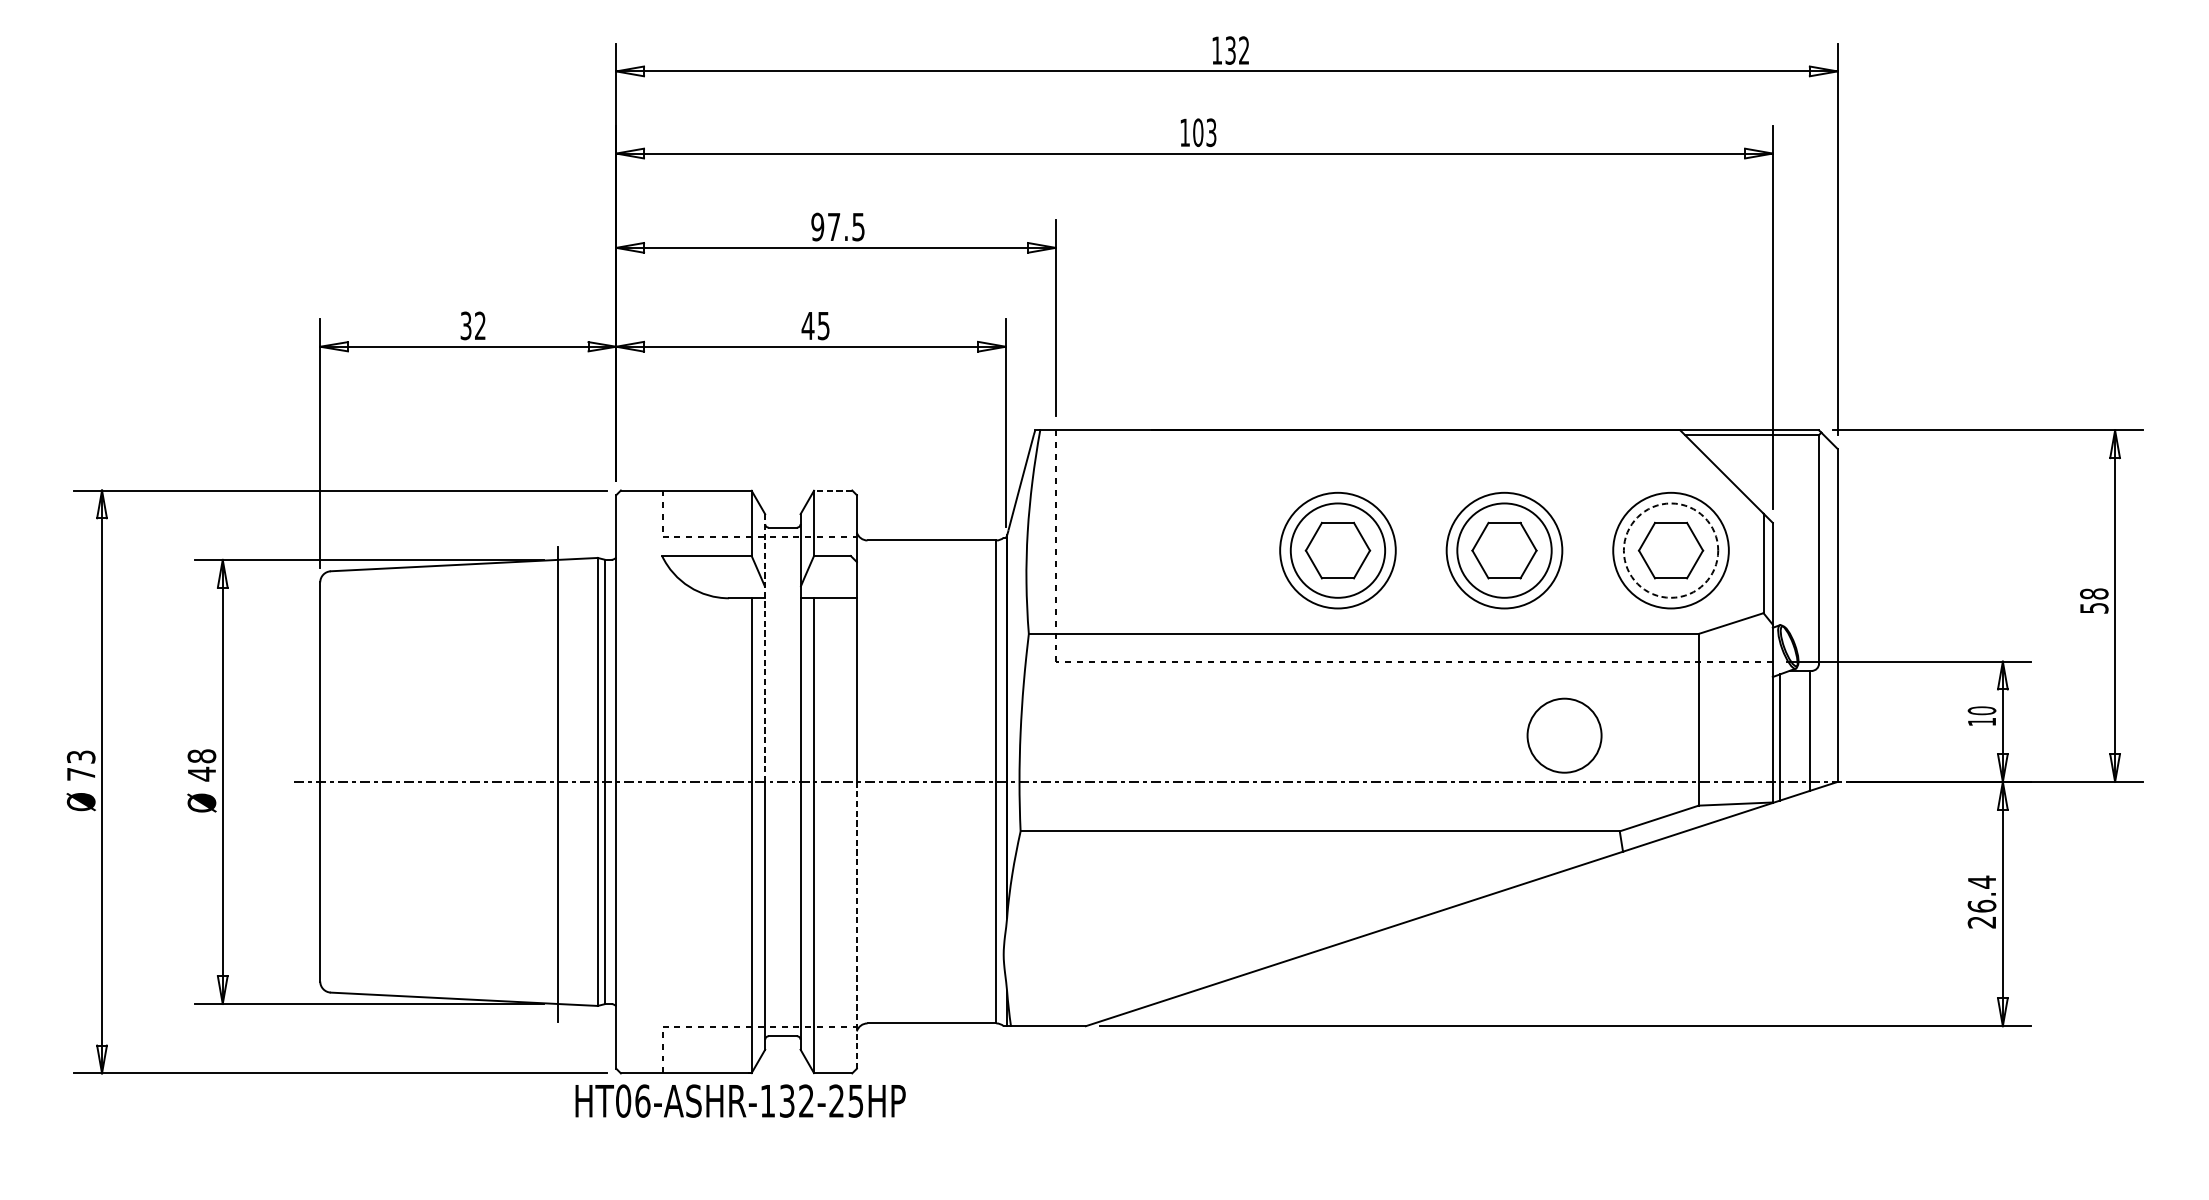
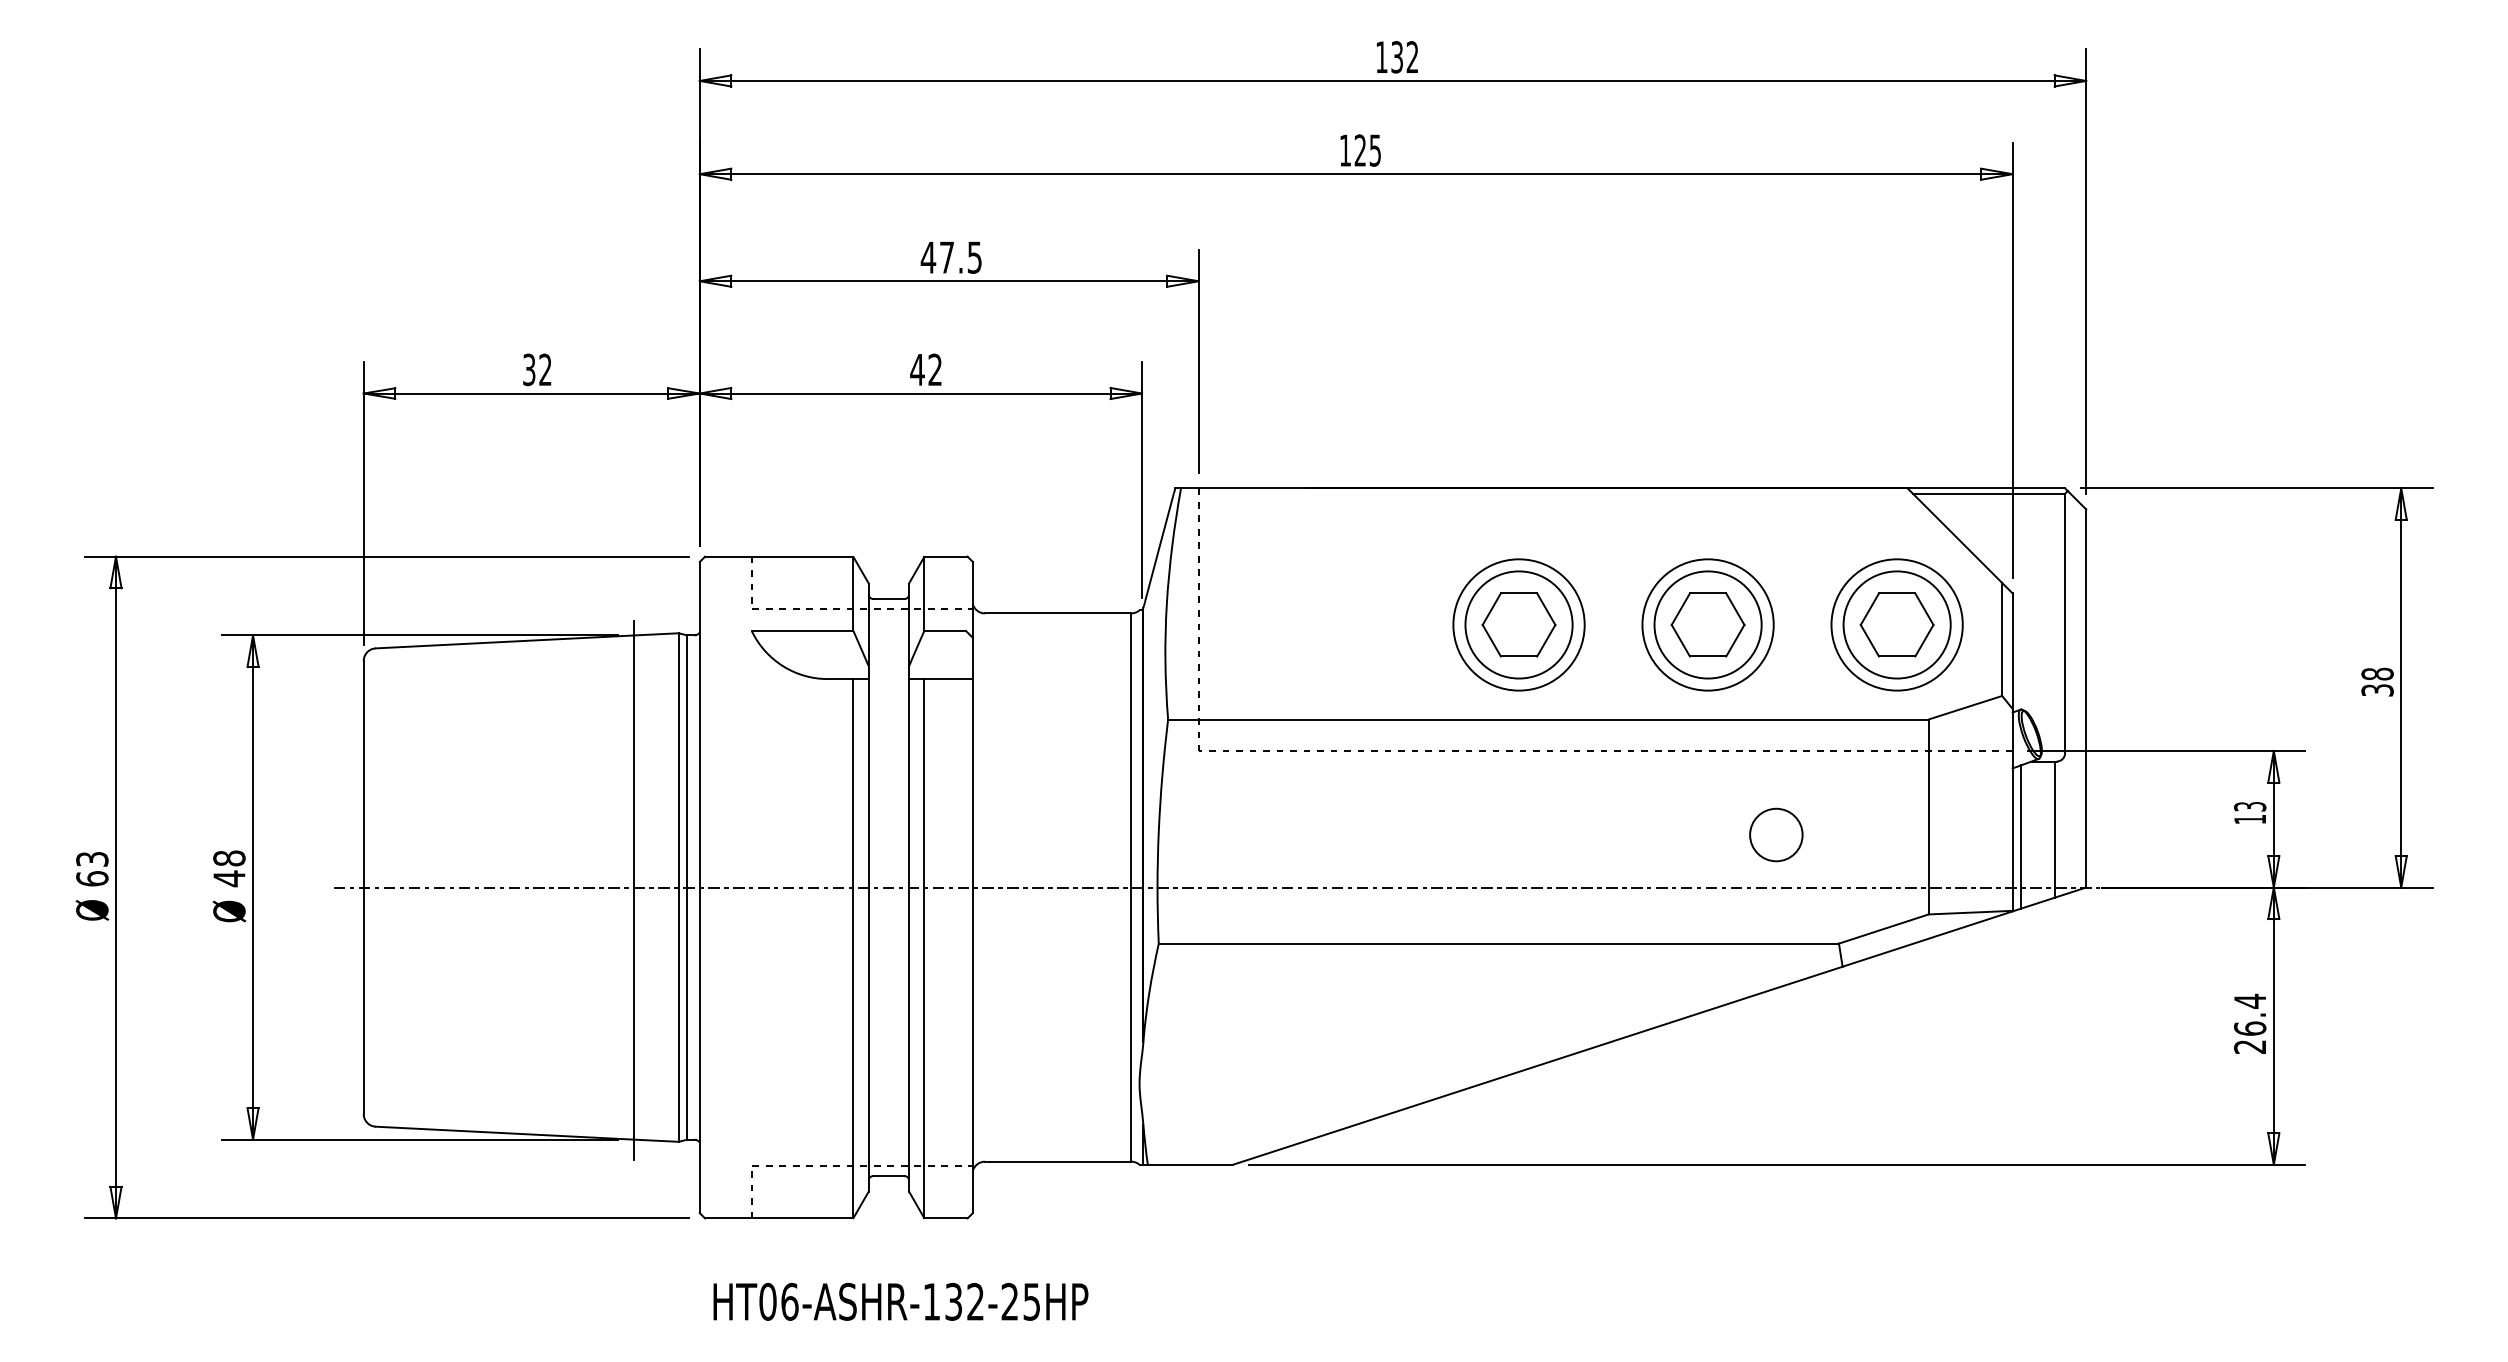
text: (1204, 132) -> (1367, 150), 103 -> 125
text: (817, 226) -> (928, 257), 97.5 -> 47.5
text: (823, 325) -> (934, 369), 45 -> 42
line: (832, 490) -> (945, 556), dashed -> solid
circle: (1670, 550) -> (1896, 624), dashed -> solid
text: (2093, 607) -> (2376, 689), 58 -> 38
line: (764, 648) -> (868, 735), dashed -> solid
text: (1982, 710) -> (2250, 806), 10 -> 13
circle: (1564, 735) -> (1776, 834), size x0.62
text: (81, 773) -> (92, 878), 73 -> 63
line: (856, 925) -> (972, 1050), dashed -> solid
text: (740, 1100) -> (900, 1301), moved

